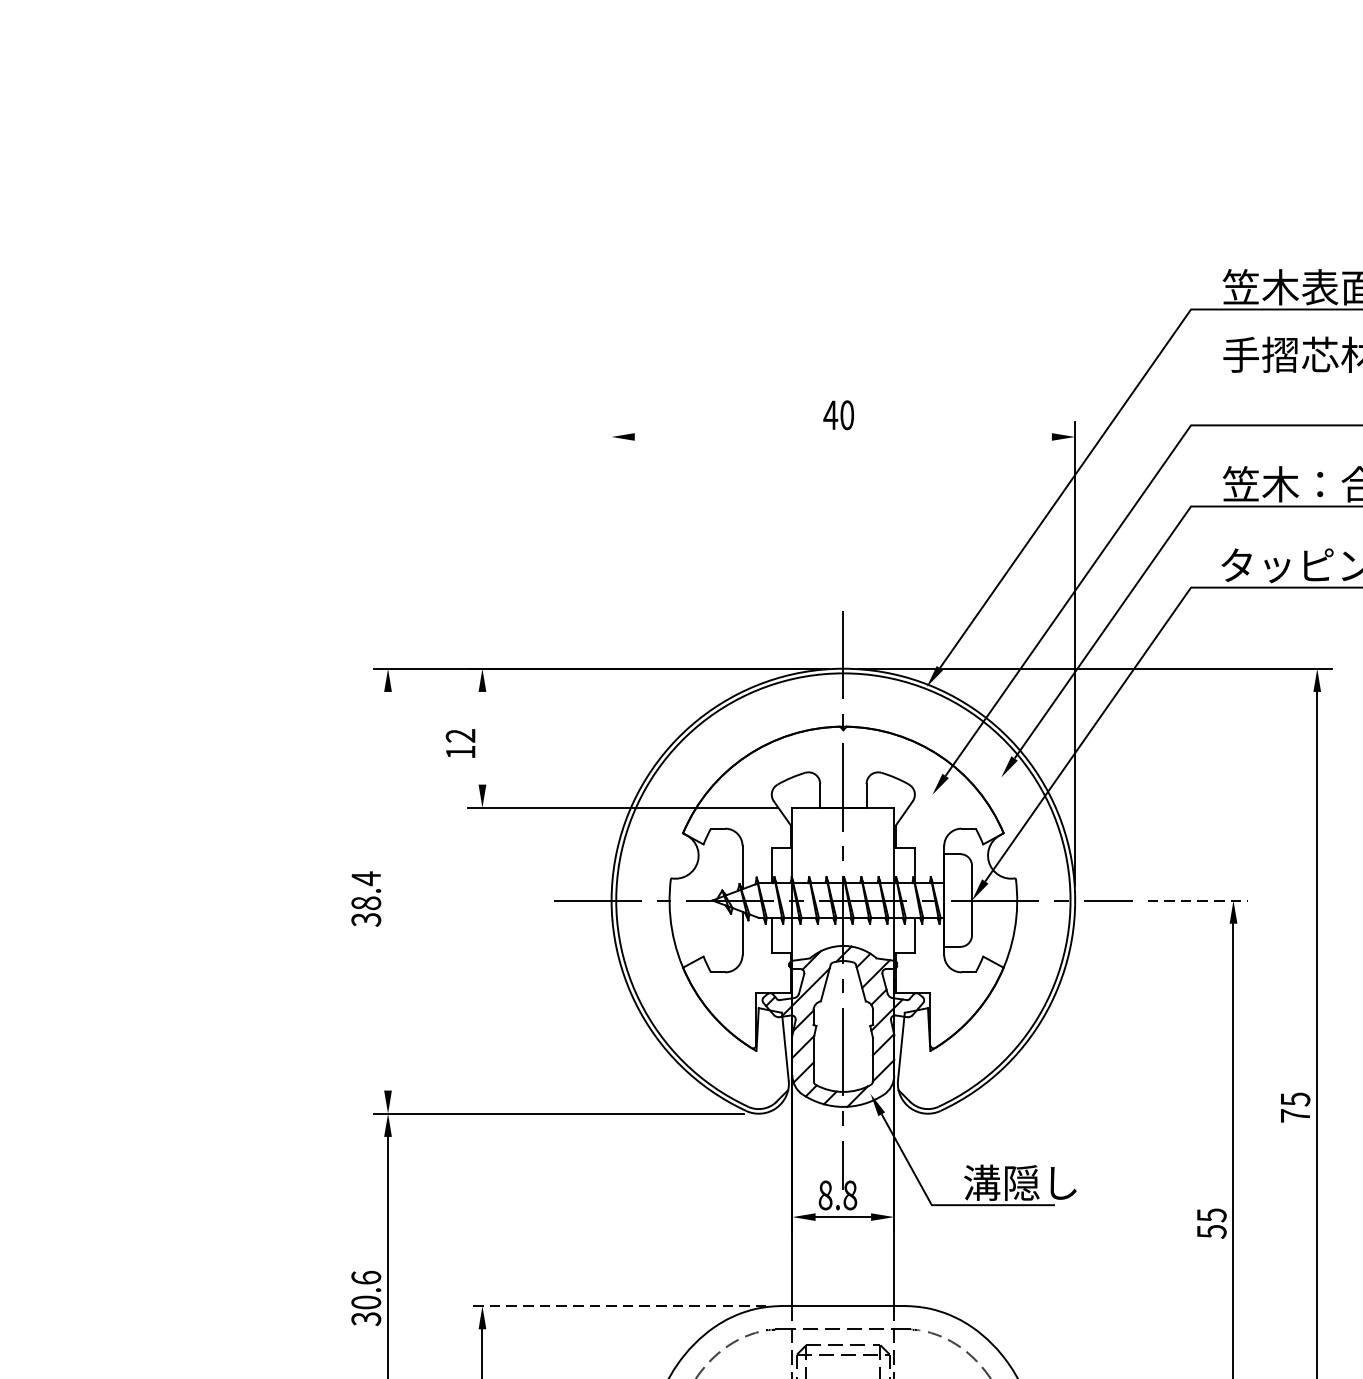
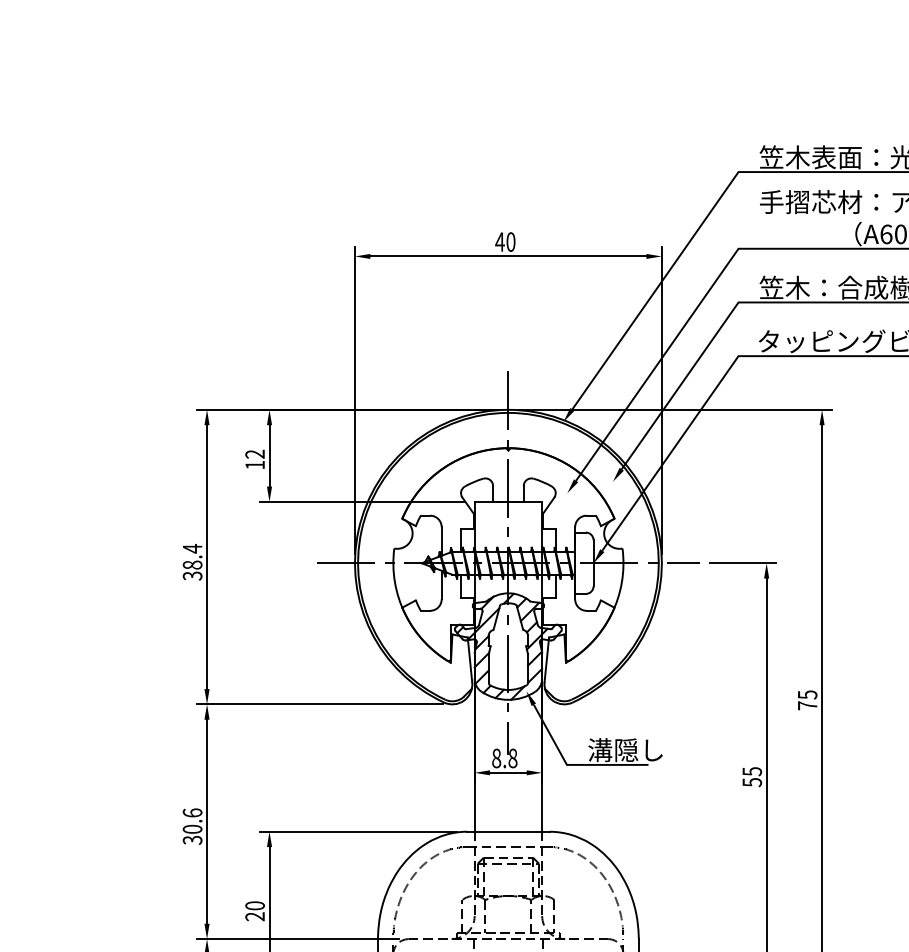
line: (843, 437) -> (508, 256), added
line: (612, 653) -> (355, 399), added
line: (482, 737) -> (269, 455), added
line: (388, 891) -> (207, 557), added
line: (1198, 900) -> (743, 563), dashed -> solid
line: (616, 1305) -> (358, 831), dashed -> solid

